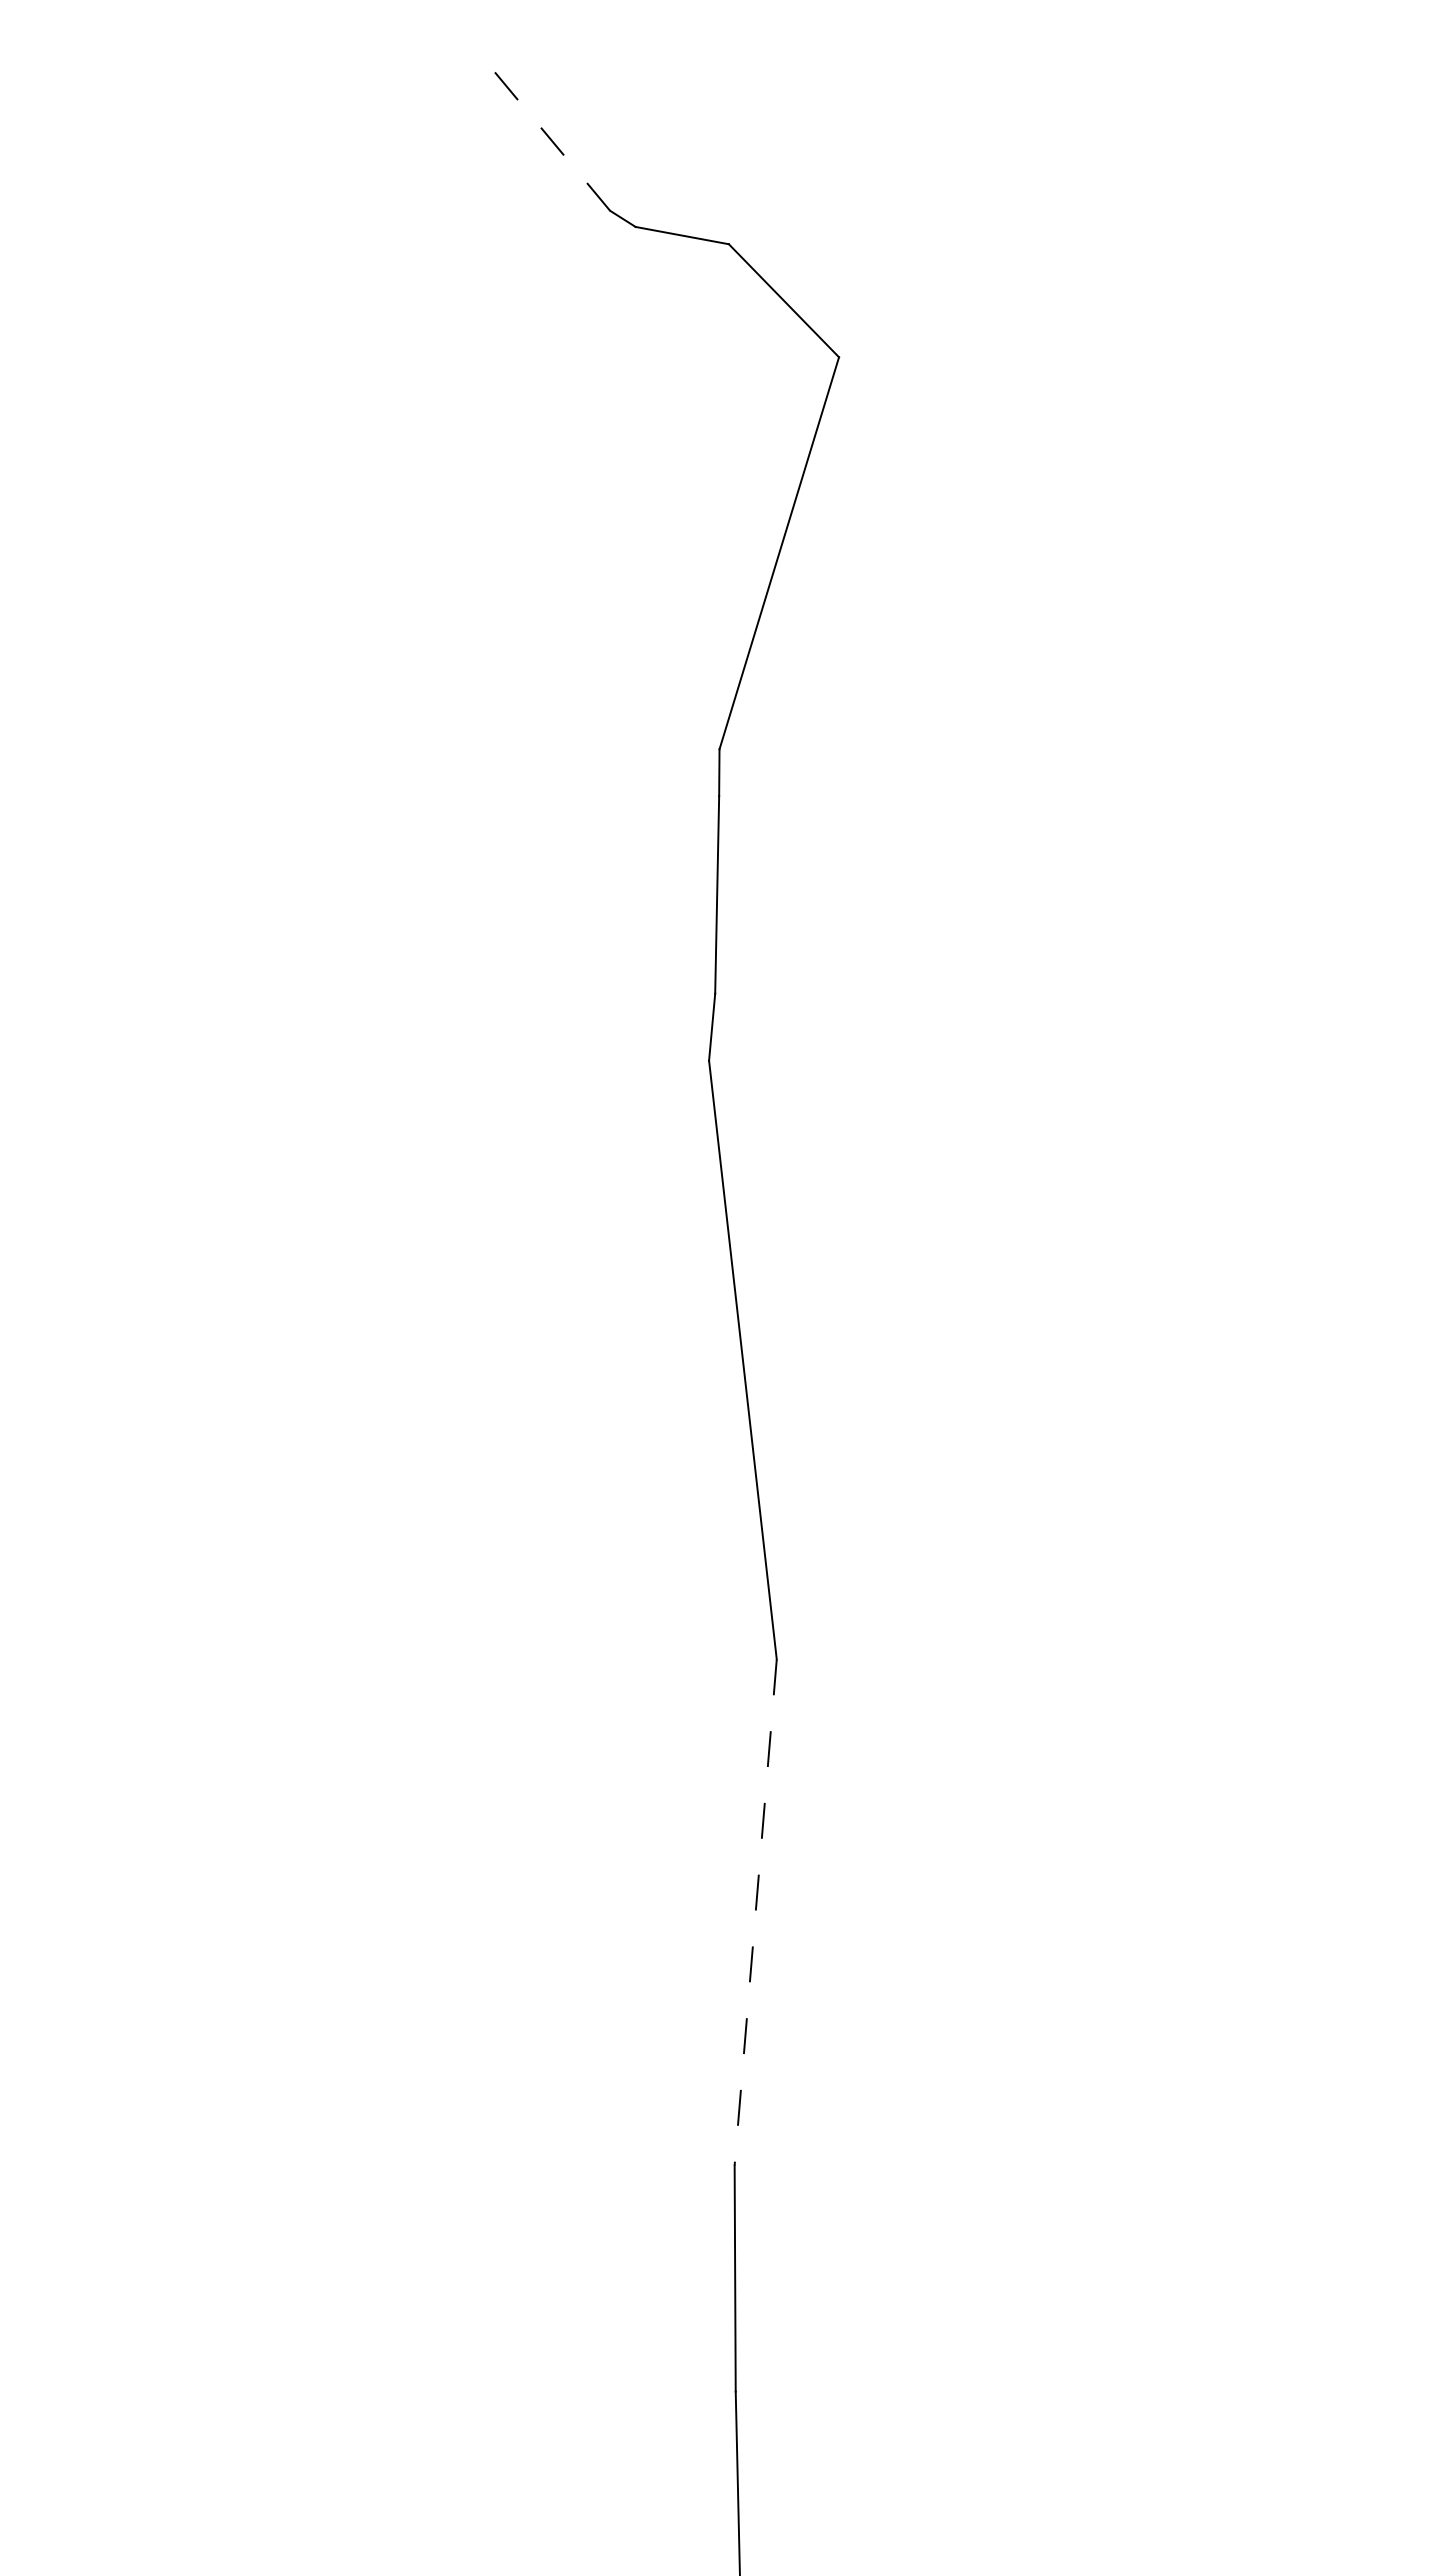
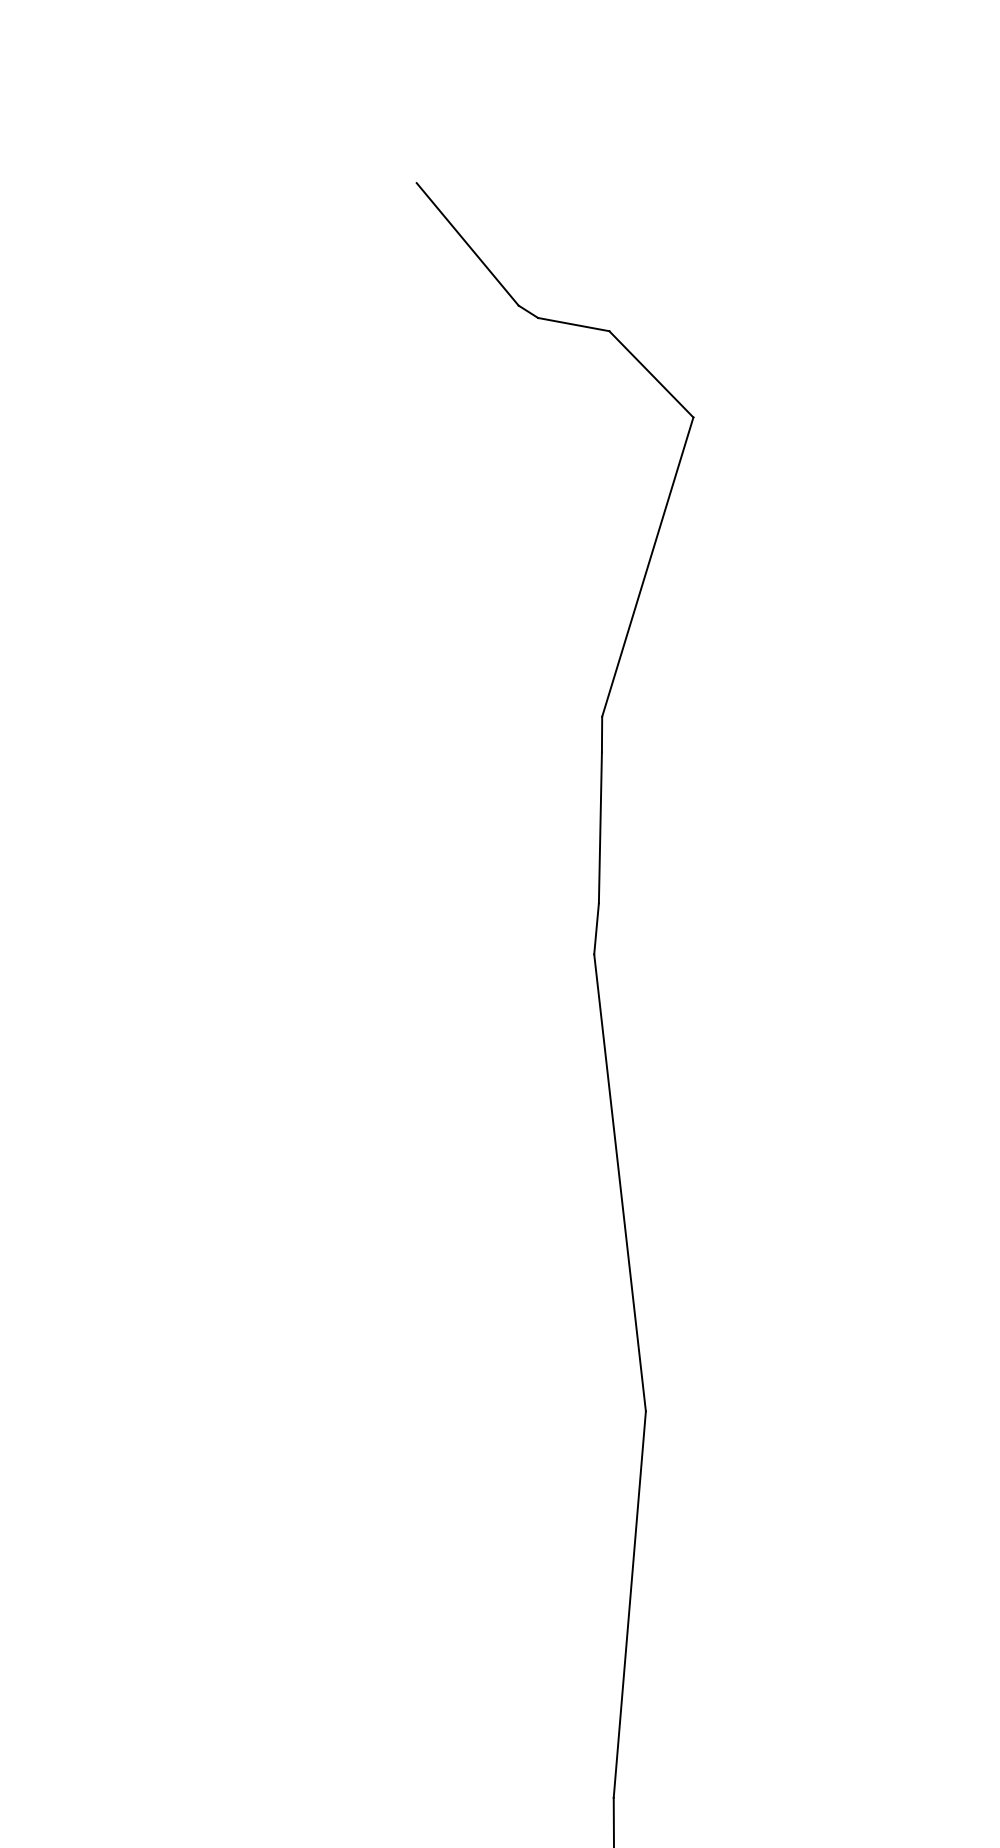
line: (542, 130) -> (467, 244), dashed -> solid
line: (755, 1912) -> (629, 1604), dashed -> solid

